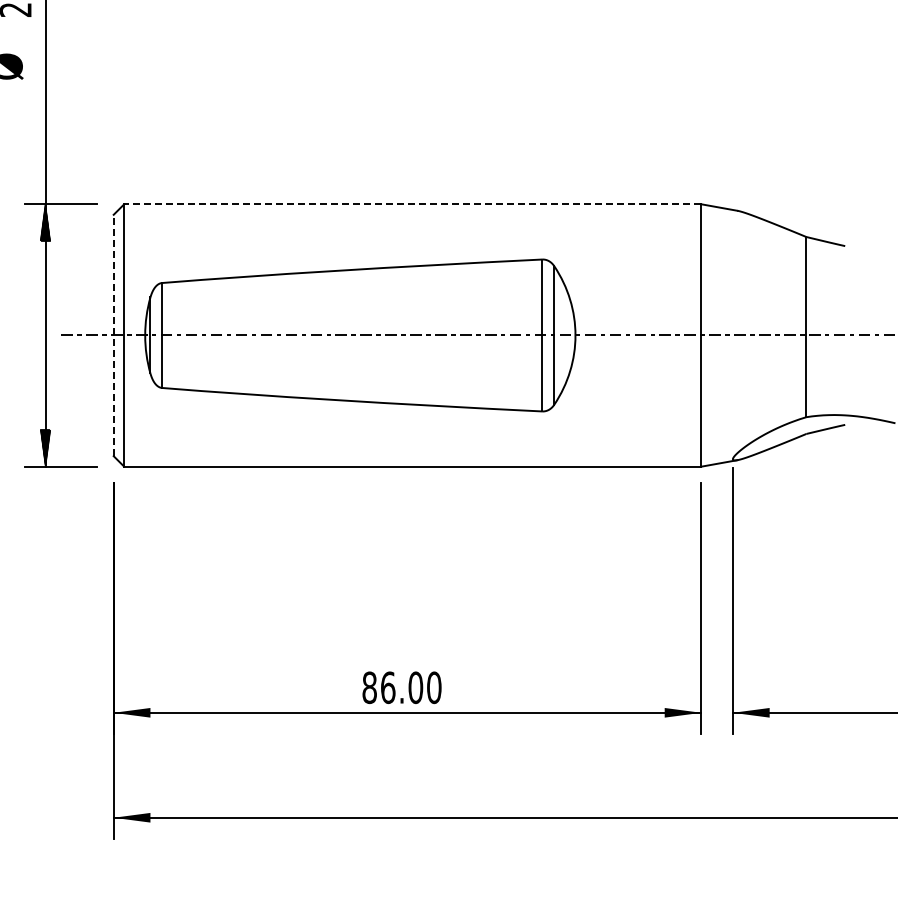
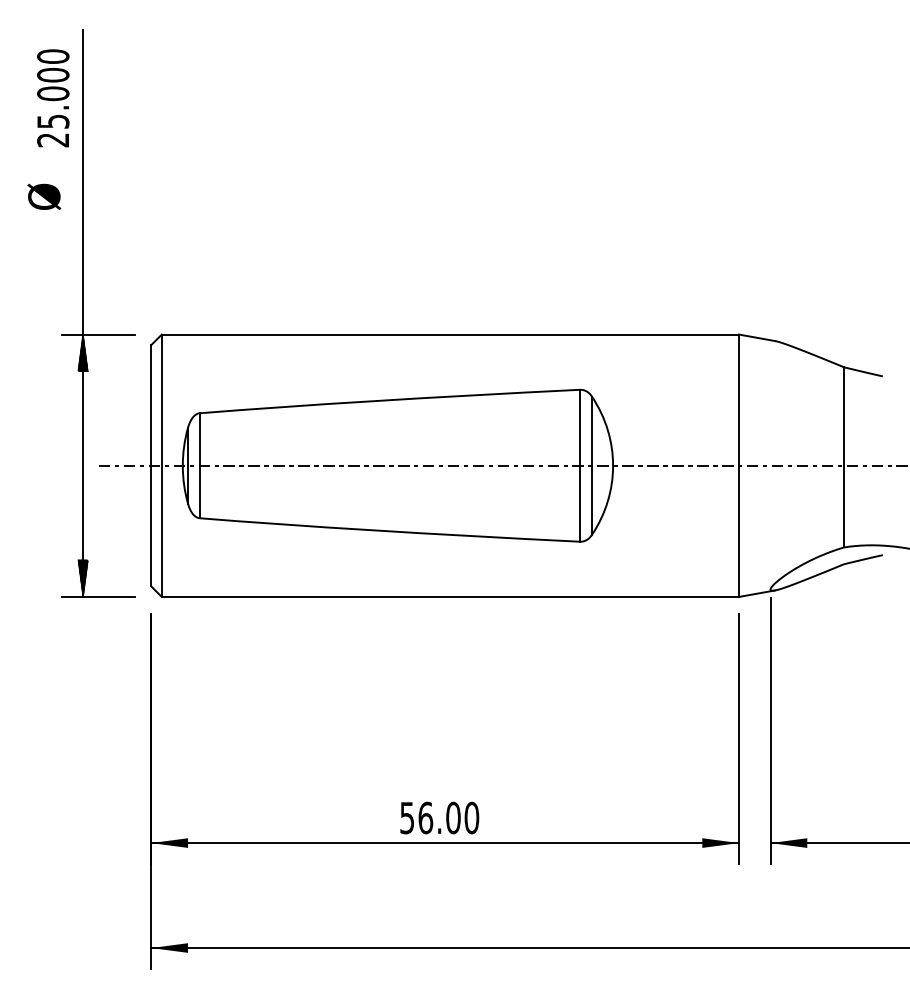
line: (412, 204) -> (450, 334), dashed -> solid
line: (113, 335) -> (151, 465), dashed -> solid
text: (369, 687) -> (407, 817), 86.00 -> 56.00

